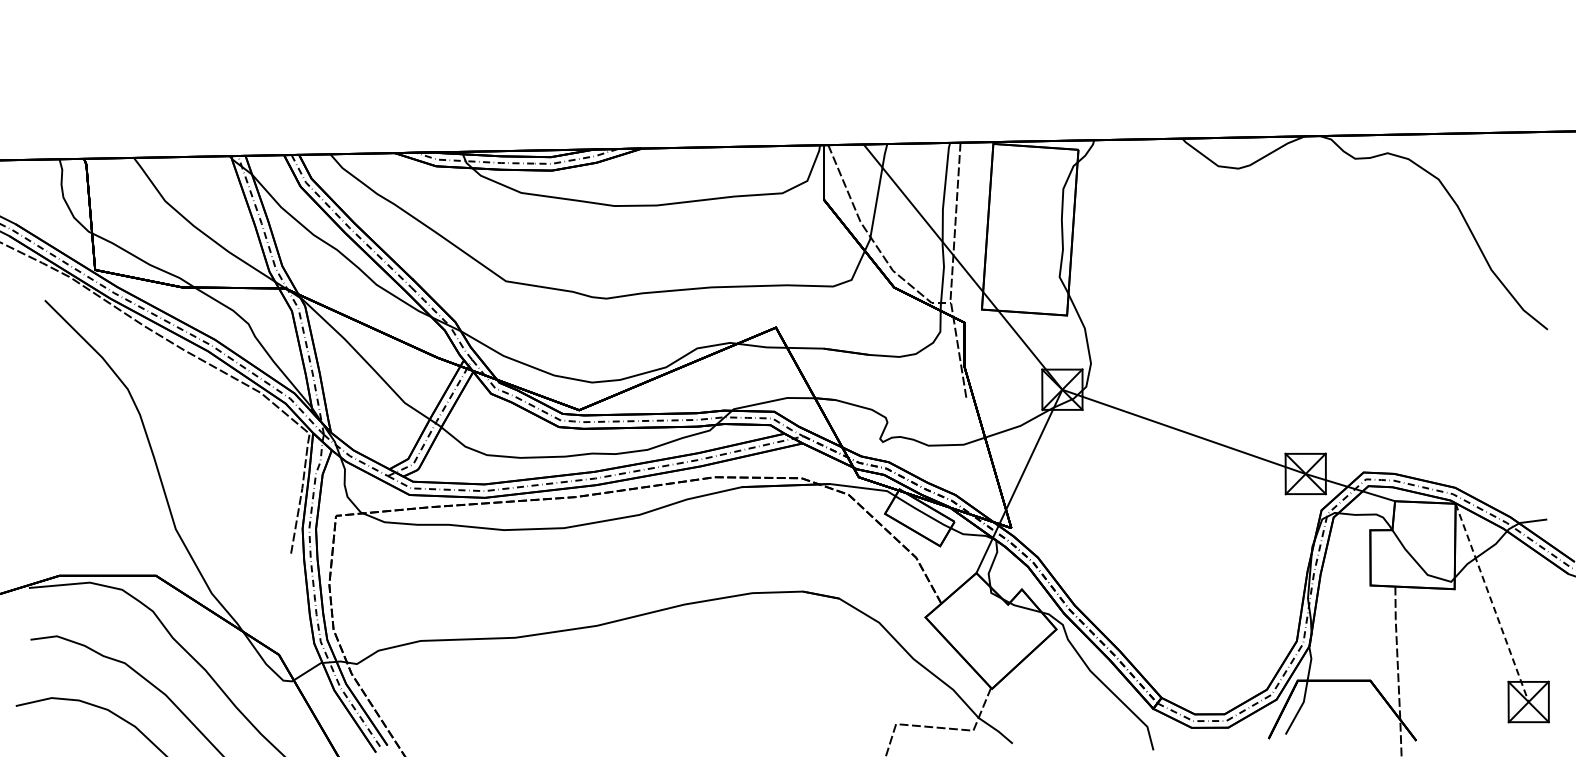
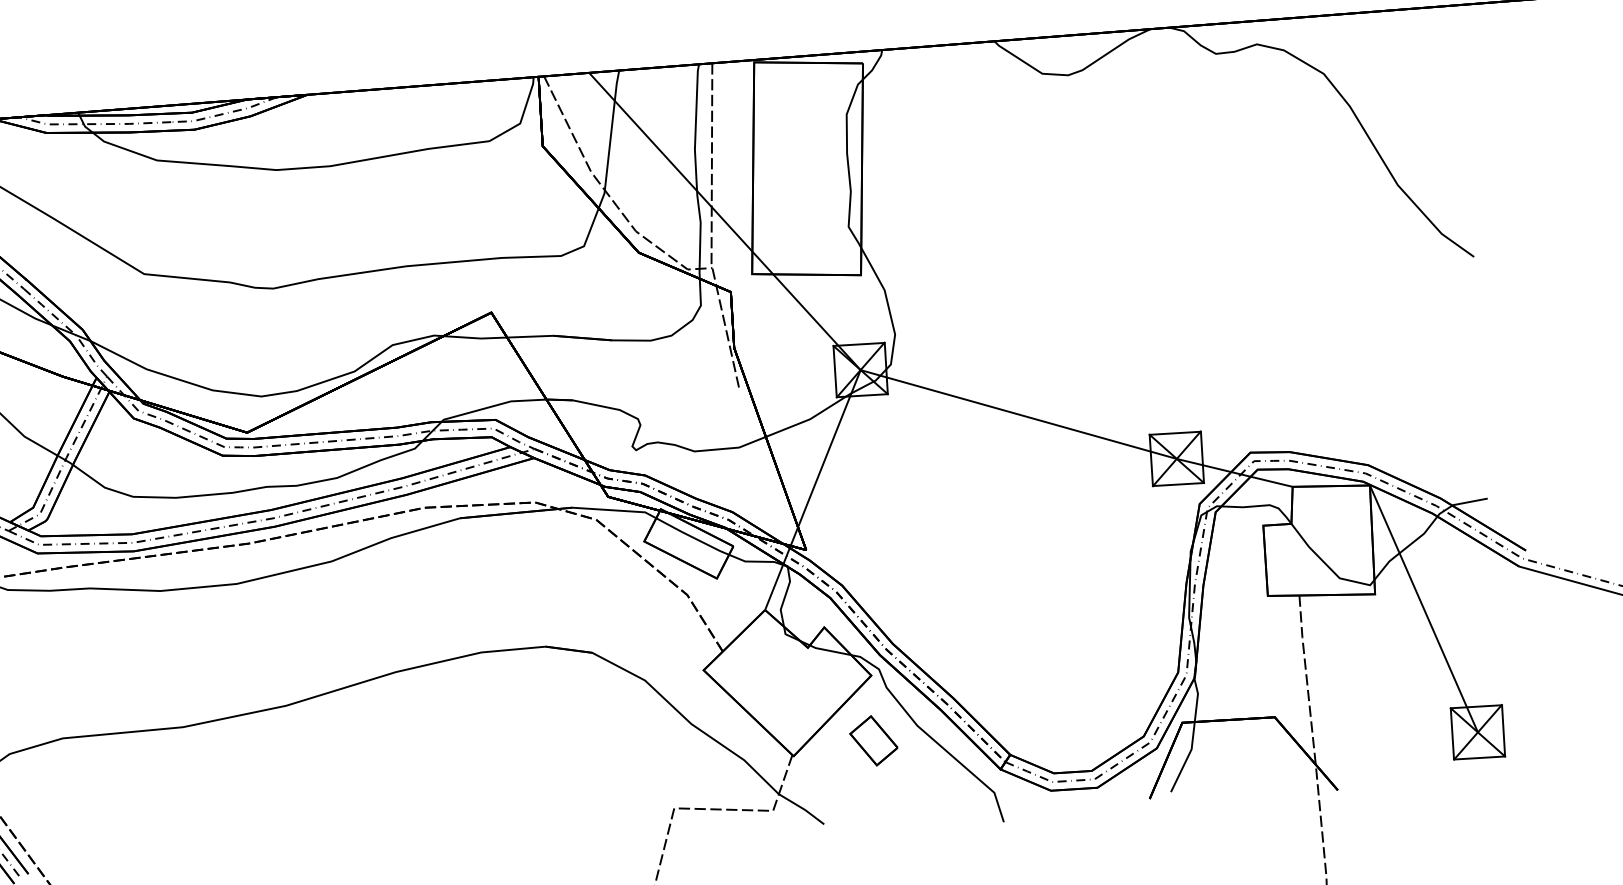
line: (1492, 602) -> (1424, 608), dashed -> solid
part: (1055, 680) -> (873, 740), added

